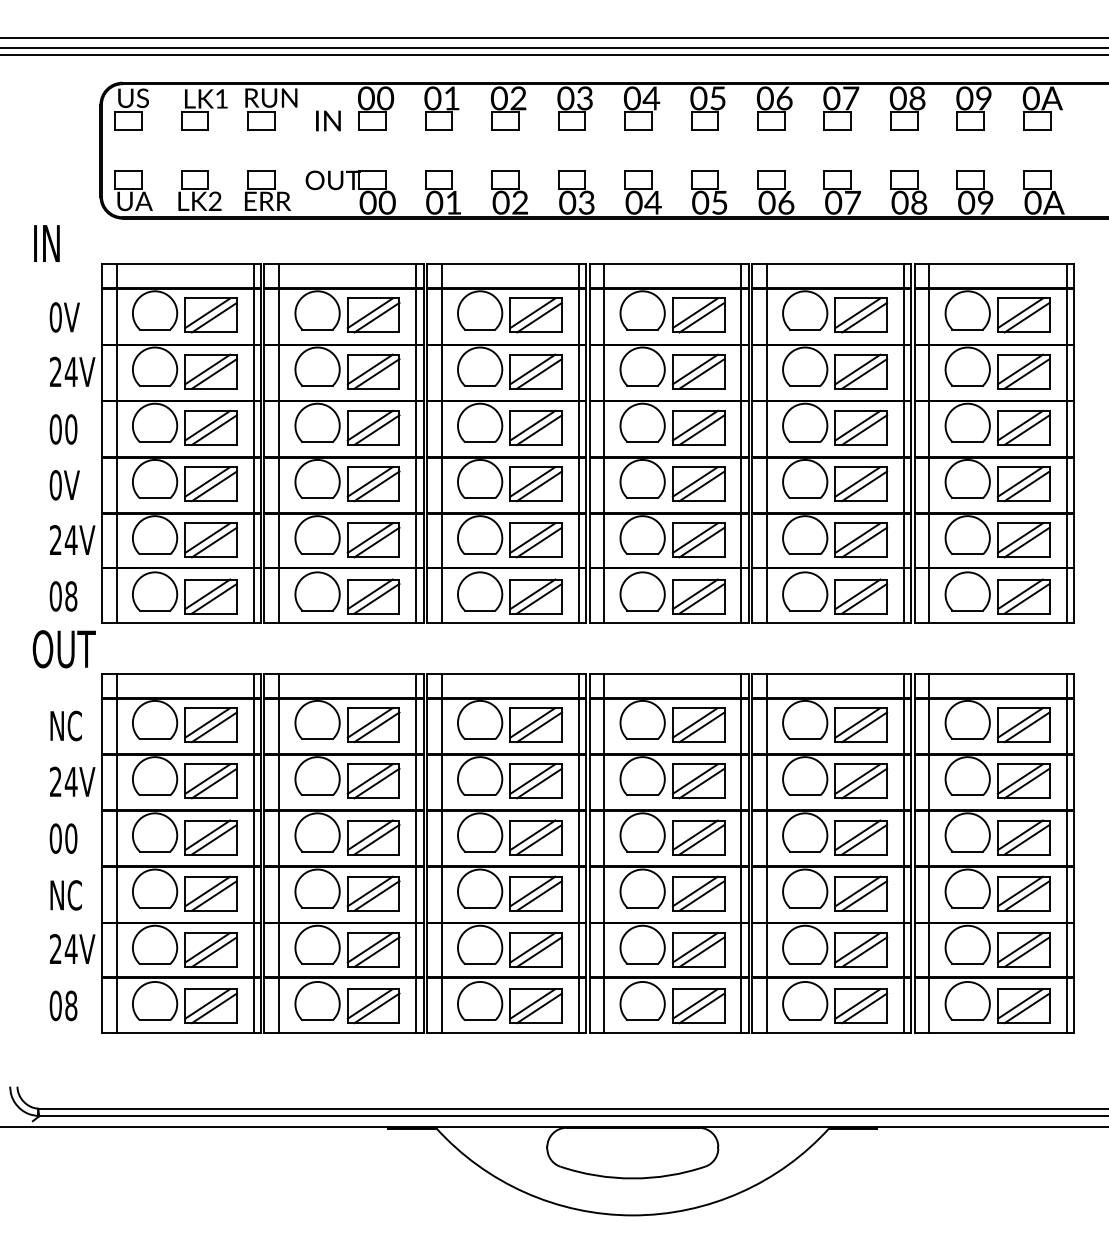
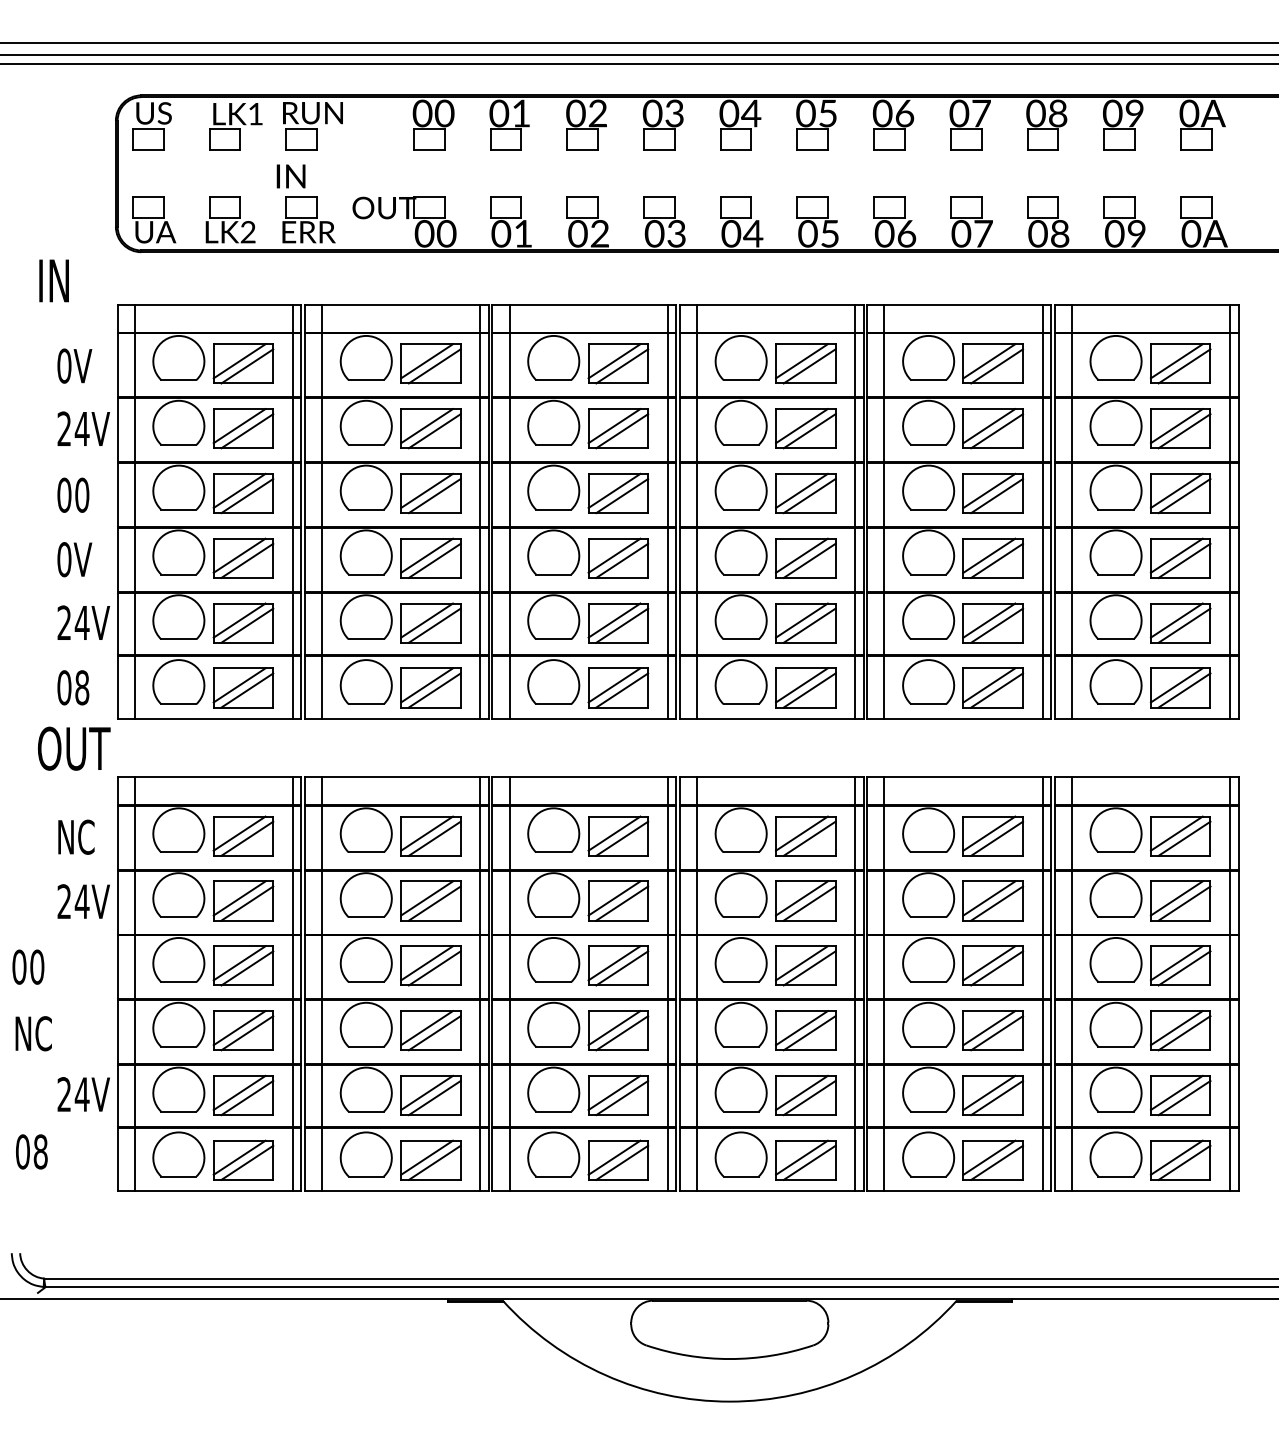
text: (328, 120) -> (291, 175), moved
text: (63, 838) -> (28, 966), moved
text: (65, 895) -> (32, 1033), moved
text: (63, 1005) -> (31, 1151), moved

